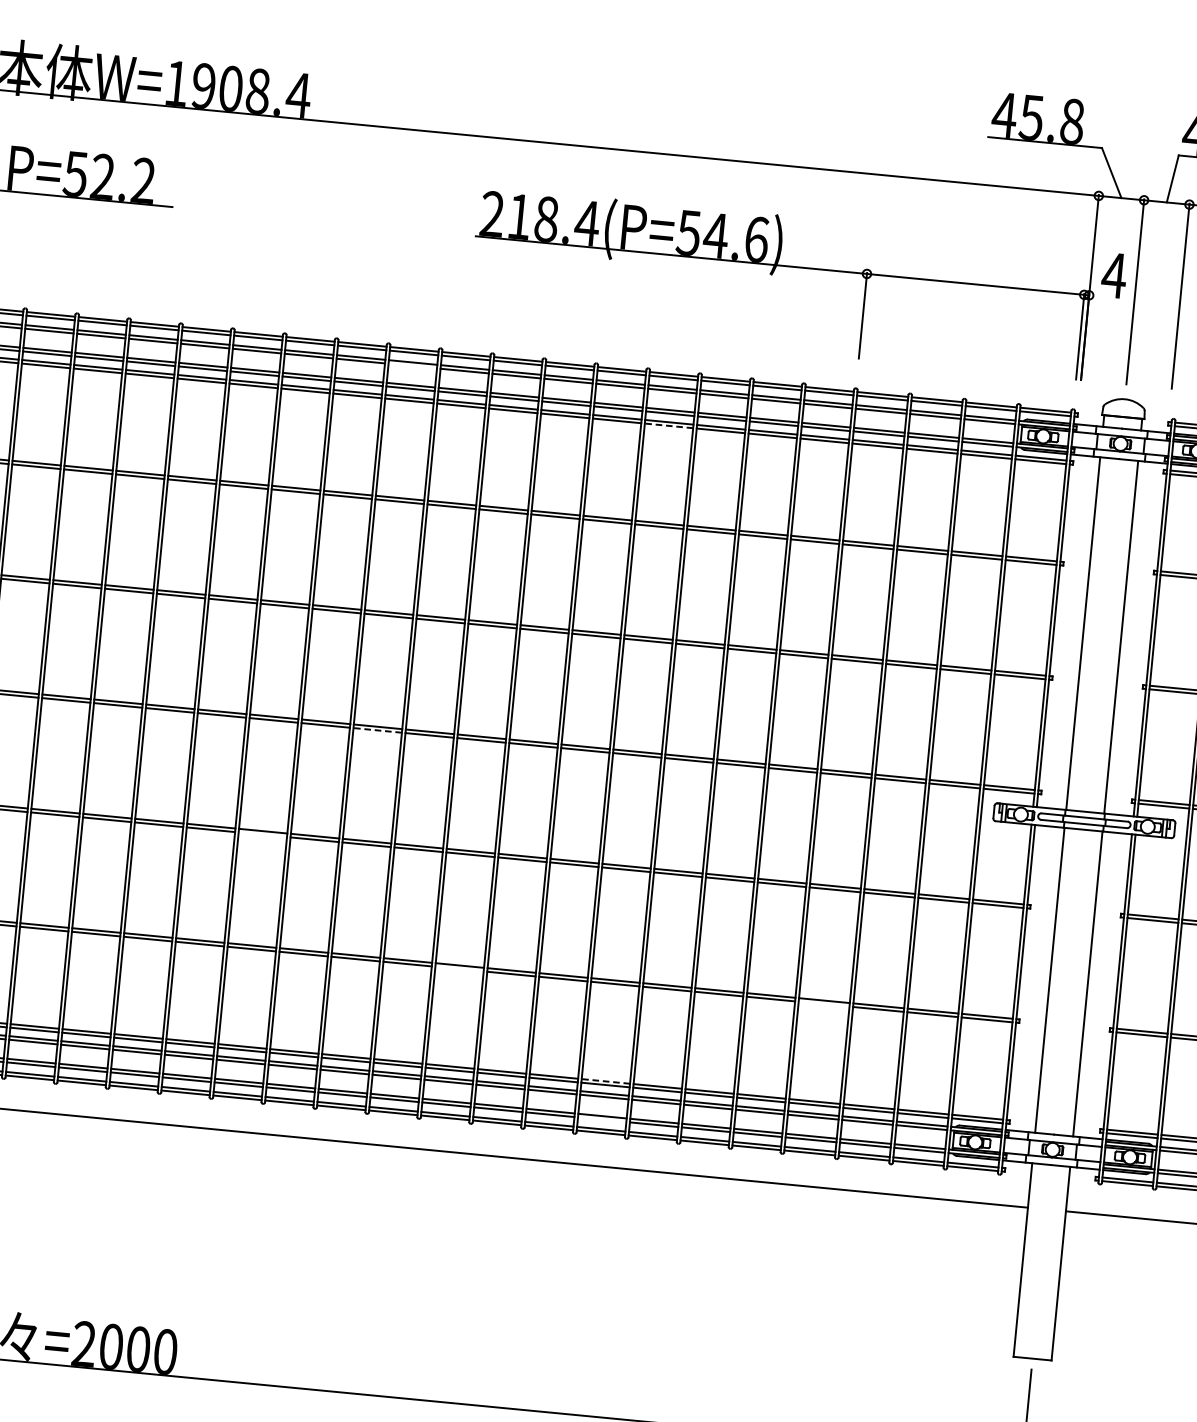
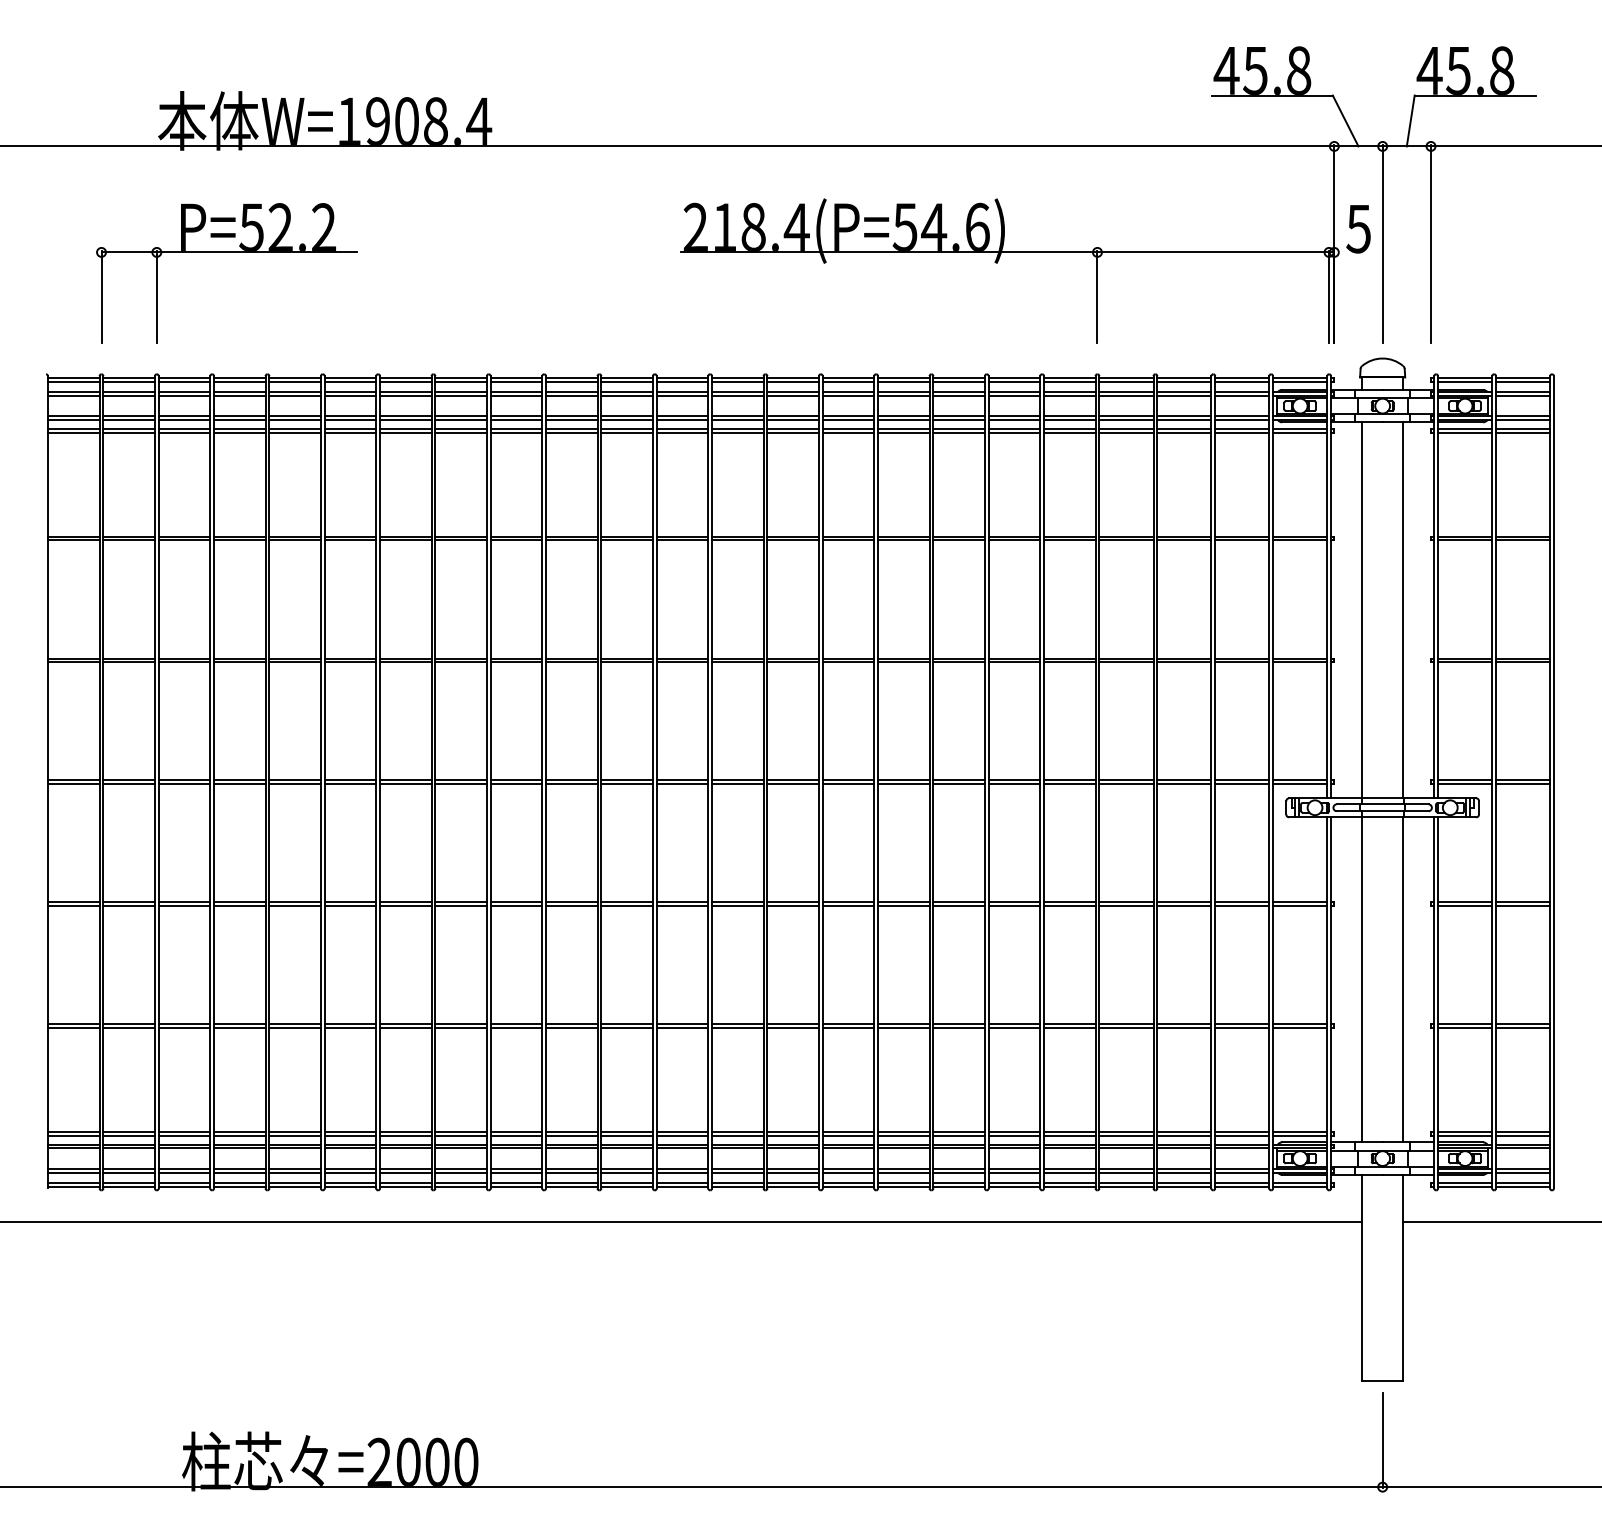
text: (1113, 276) -> (1358, 229), 4 -> 5
line: (412, 365) -> (626, 395), added
line: (668, 426) -> (903, 433), dashed -> solid
line: (378, 730) -> (627, 784), dashed -> solid
line: (262, 835) -> (516, 906), added
line: (459, 969) -> (737, 1028), added
line: (824, 1004) -> (1126, 1028), added
line: (605, 1081) -> (903, 1131), dashed -> solid
line: (601, 1119) -> (903, 1172), added

